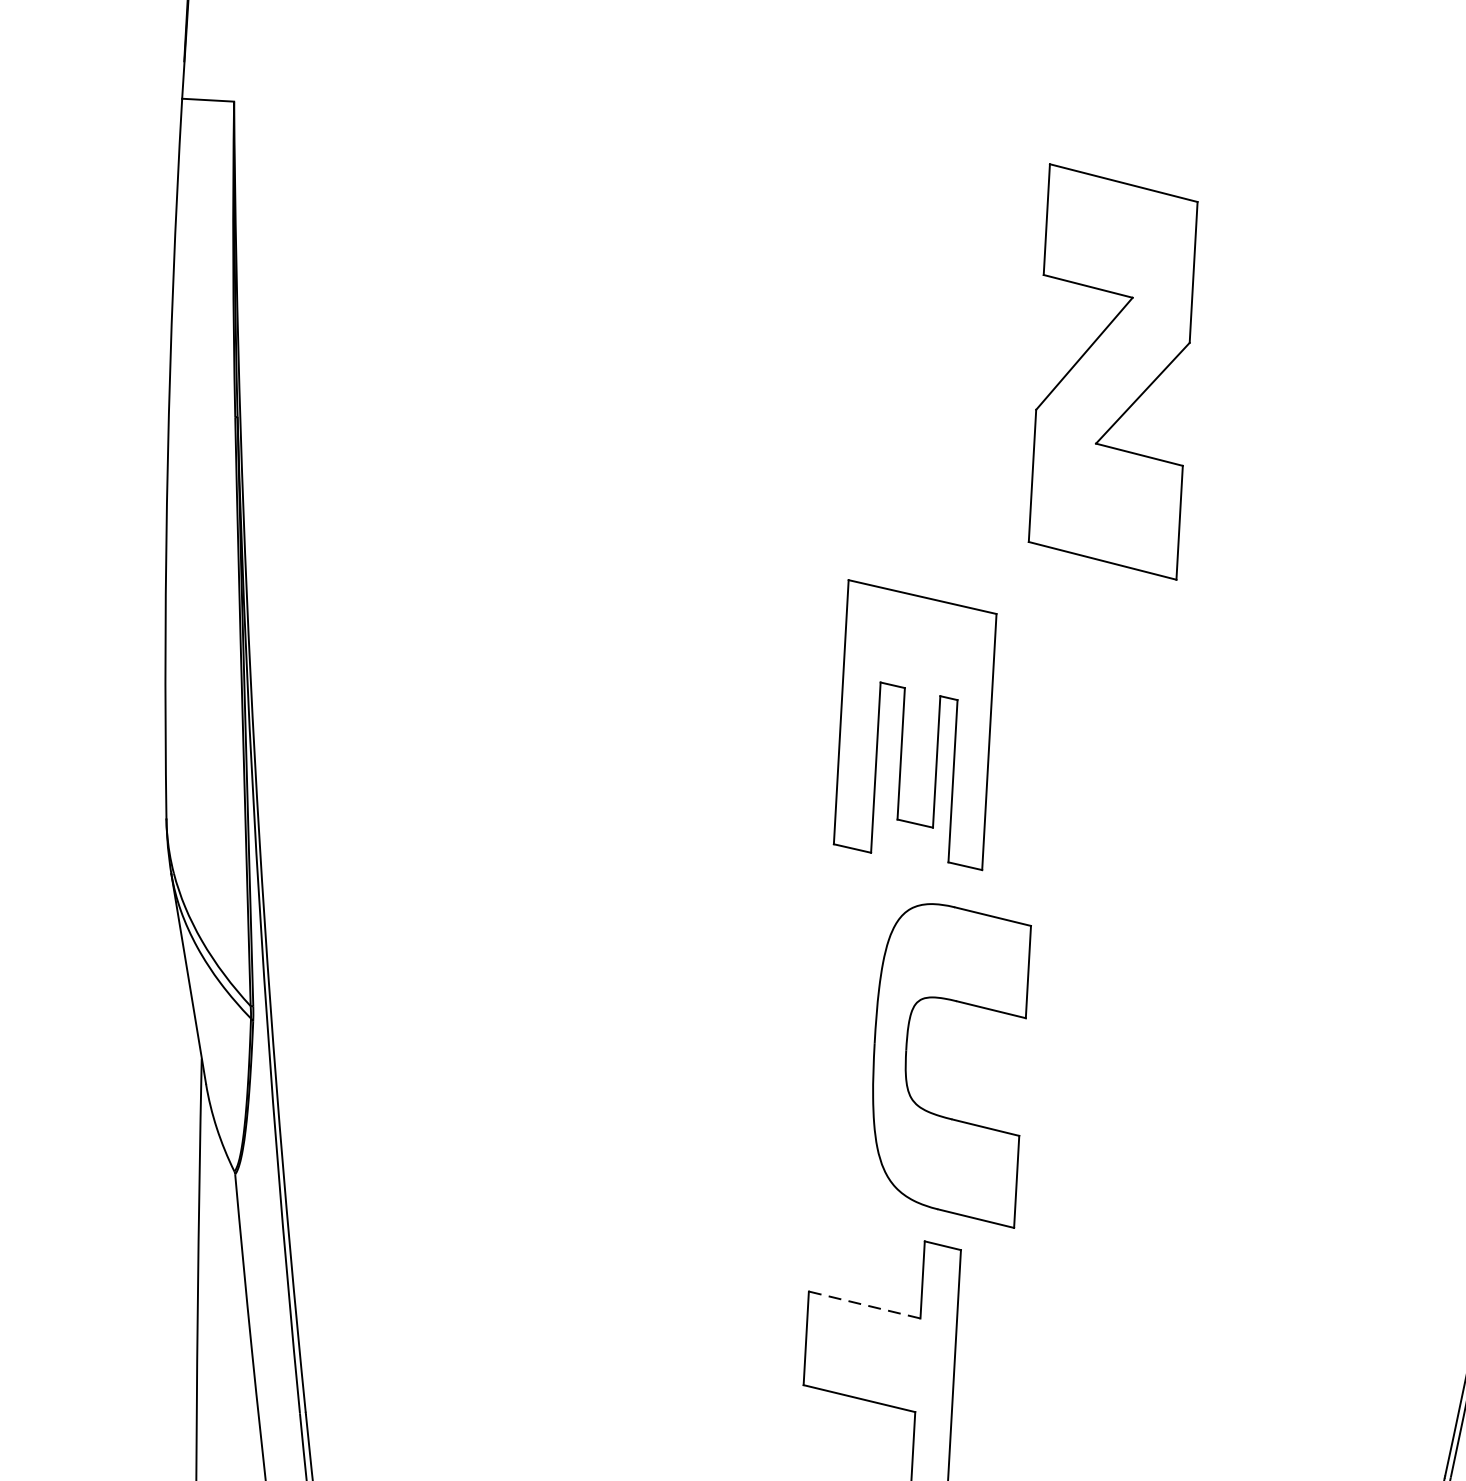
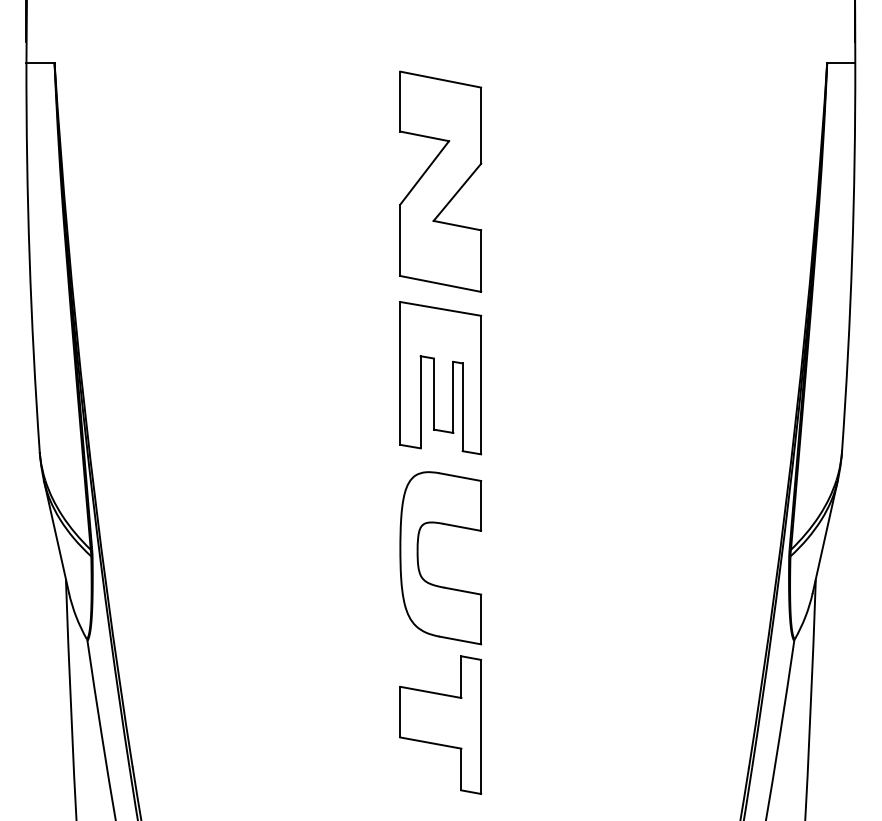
part: (1112, 371) -> (440, 181), moved
part: (907, 1062) -> (418, 558), moved
line: (865, 1305) -> (431, 692), dashed -> solid

